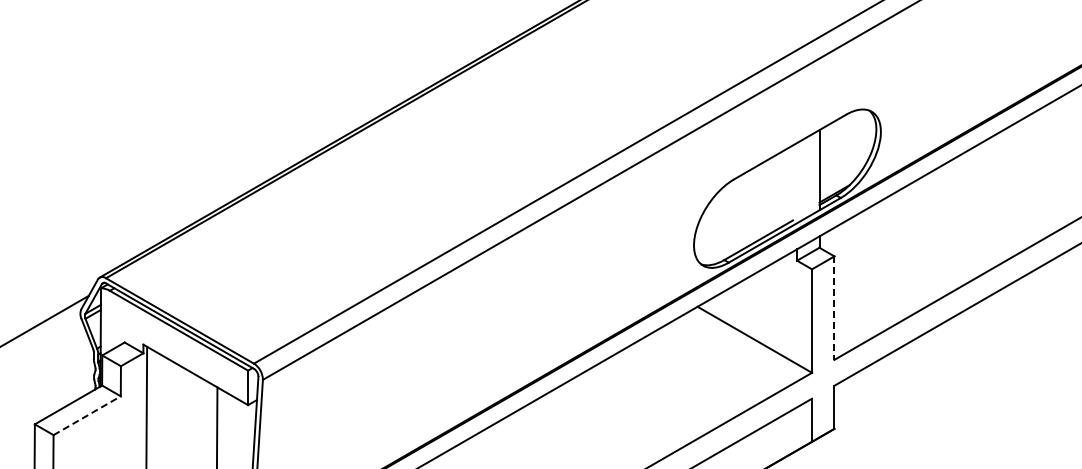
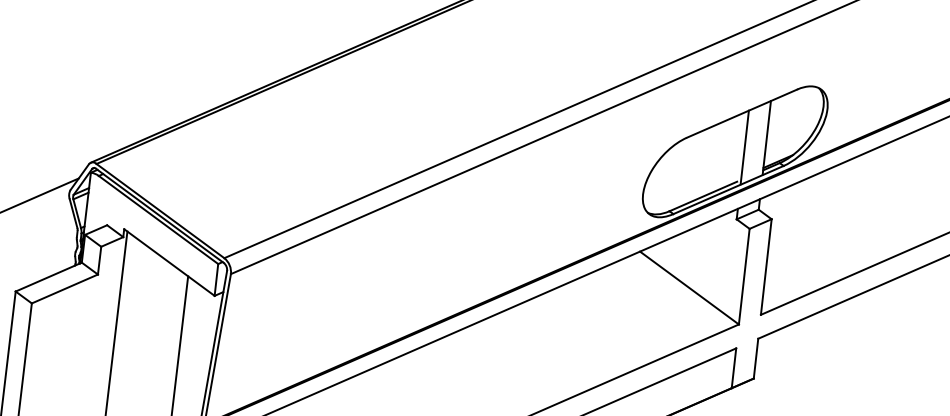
line: (797, 182) -> (745, 147), added
line: (834, 308) -> (766, 267), dashed -> solid
line: (87, 415) -> (65, 288), dashed -> solid

